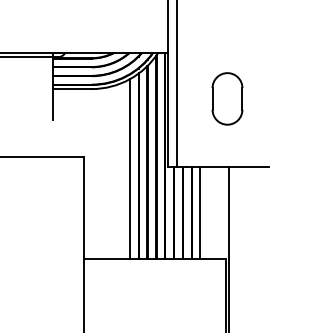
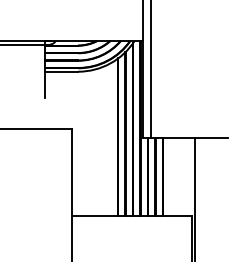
part: (227, 98) -> (193, 79), removed
line: (130, 168) -> (111, 139), removed
line: (200, 212) -> (170, 176), removed

